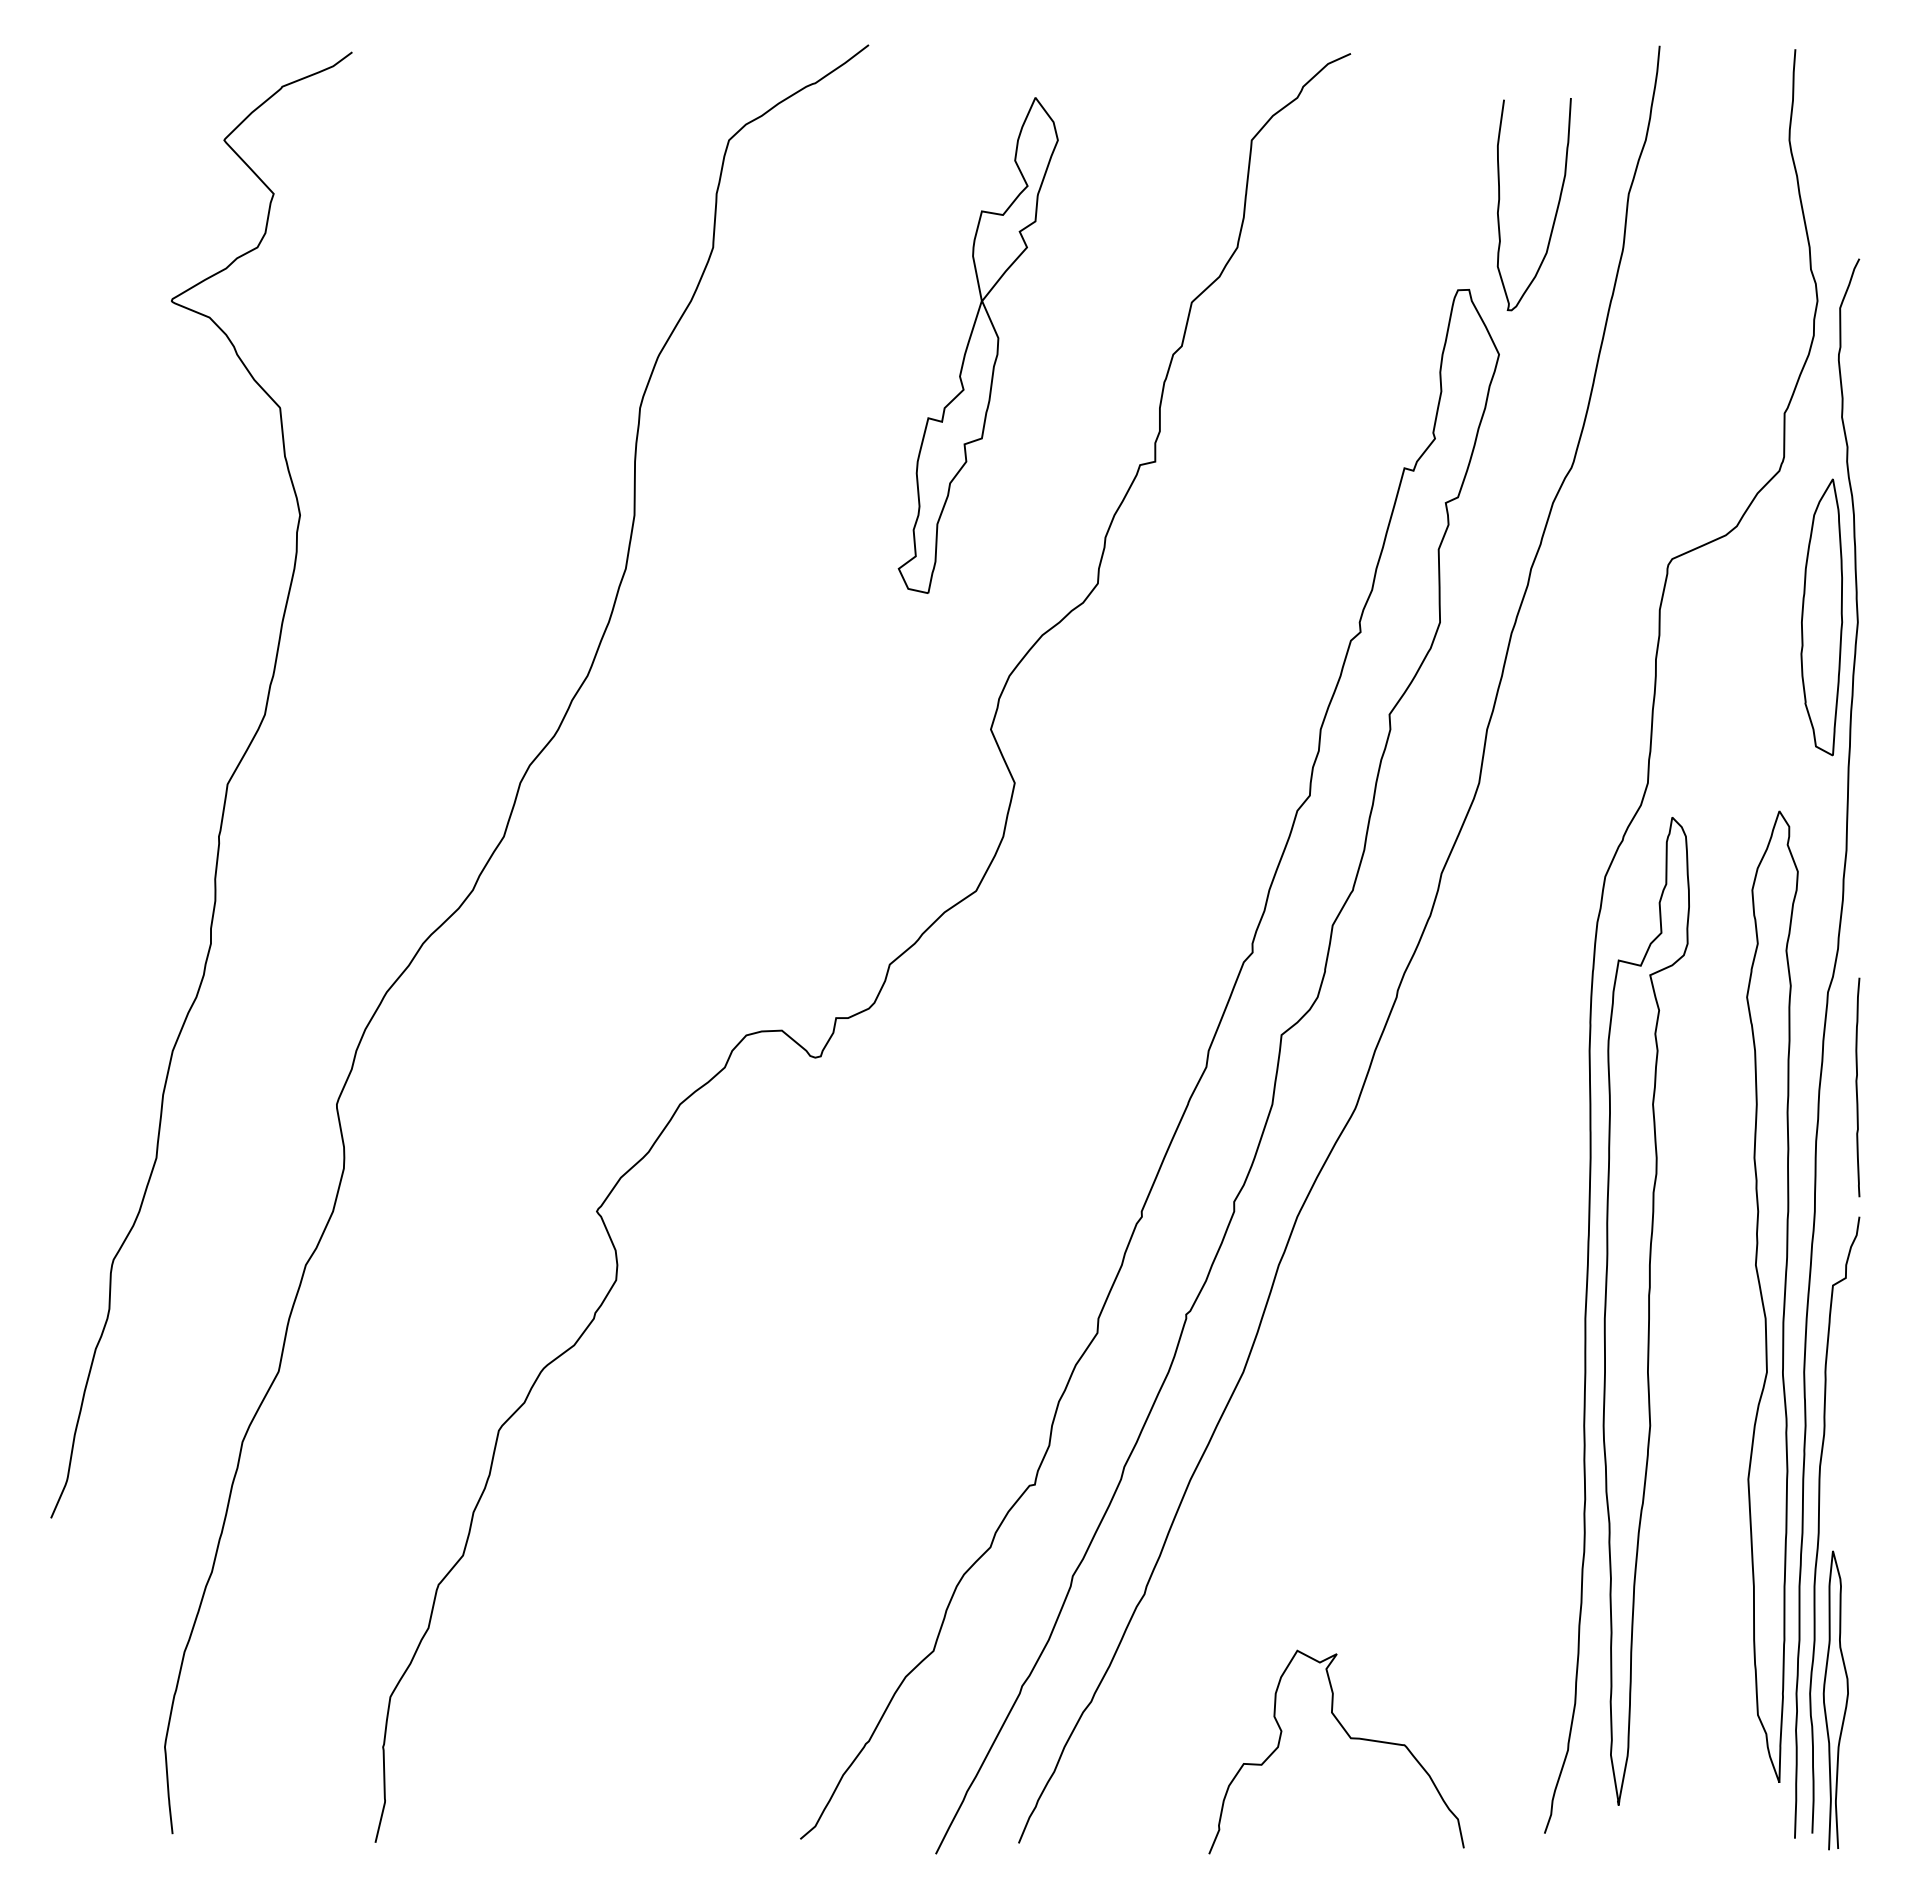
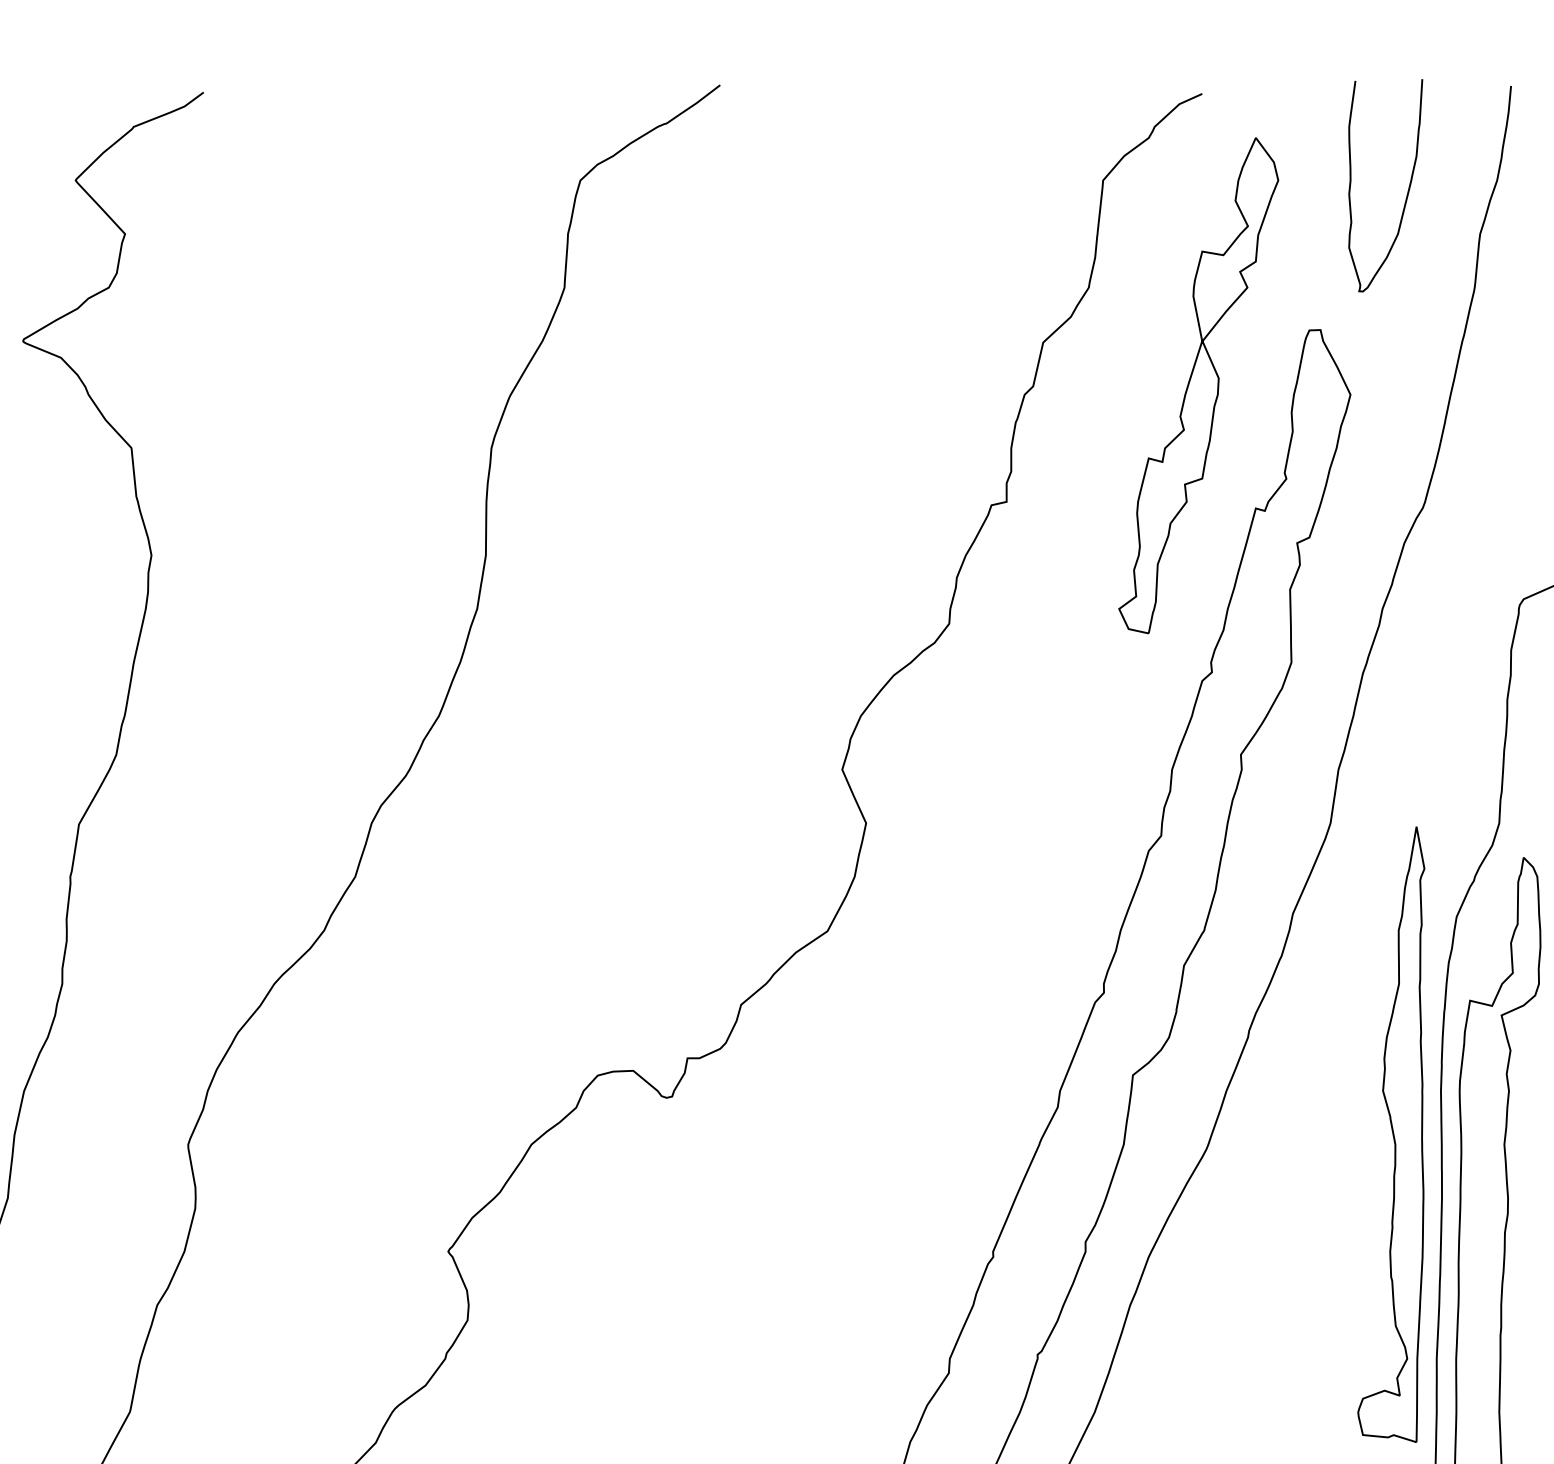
curve: (1556, 208) -> (1407, 189), moved
part: (977, 345) -> (1197, 385), moved
part: (1539, 1094) -> (1390, 1134), added

